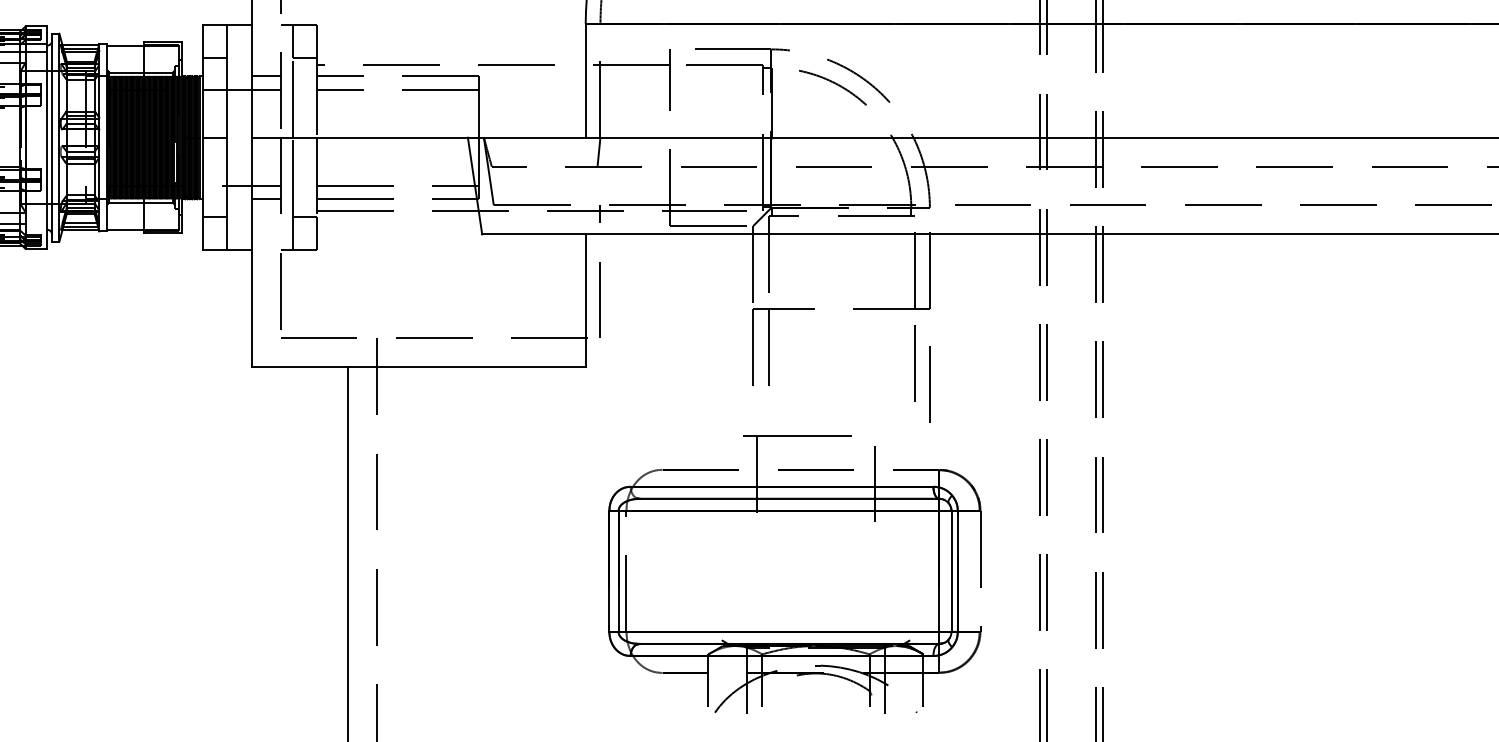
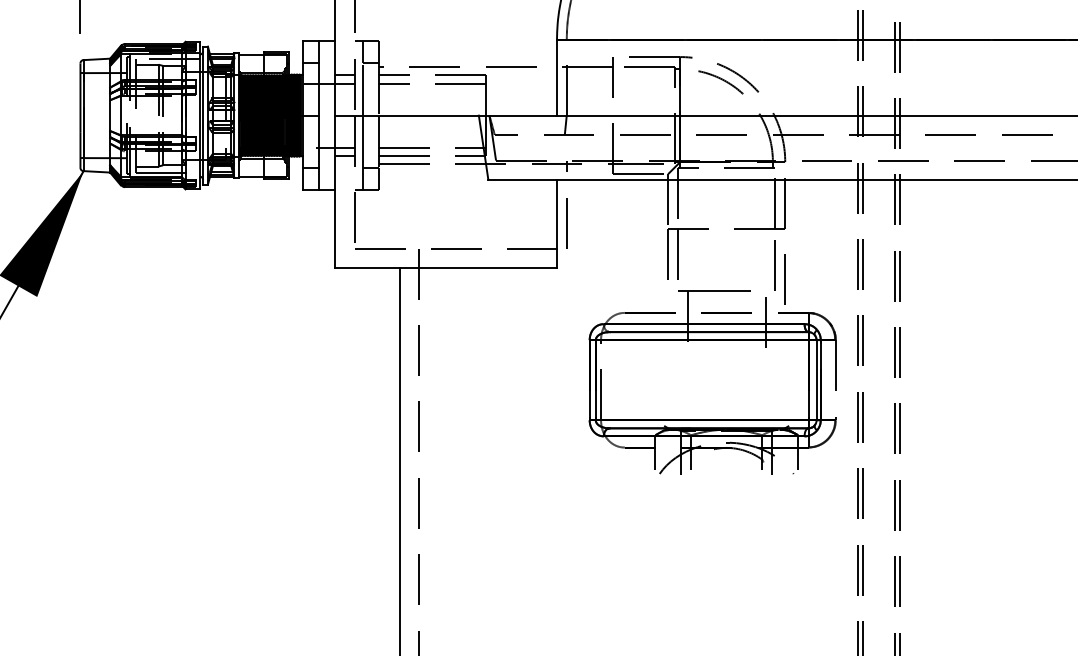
part: (794, 574) -> (712, 382), moved

